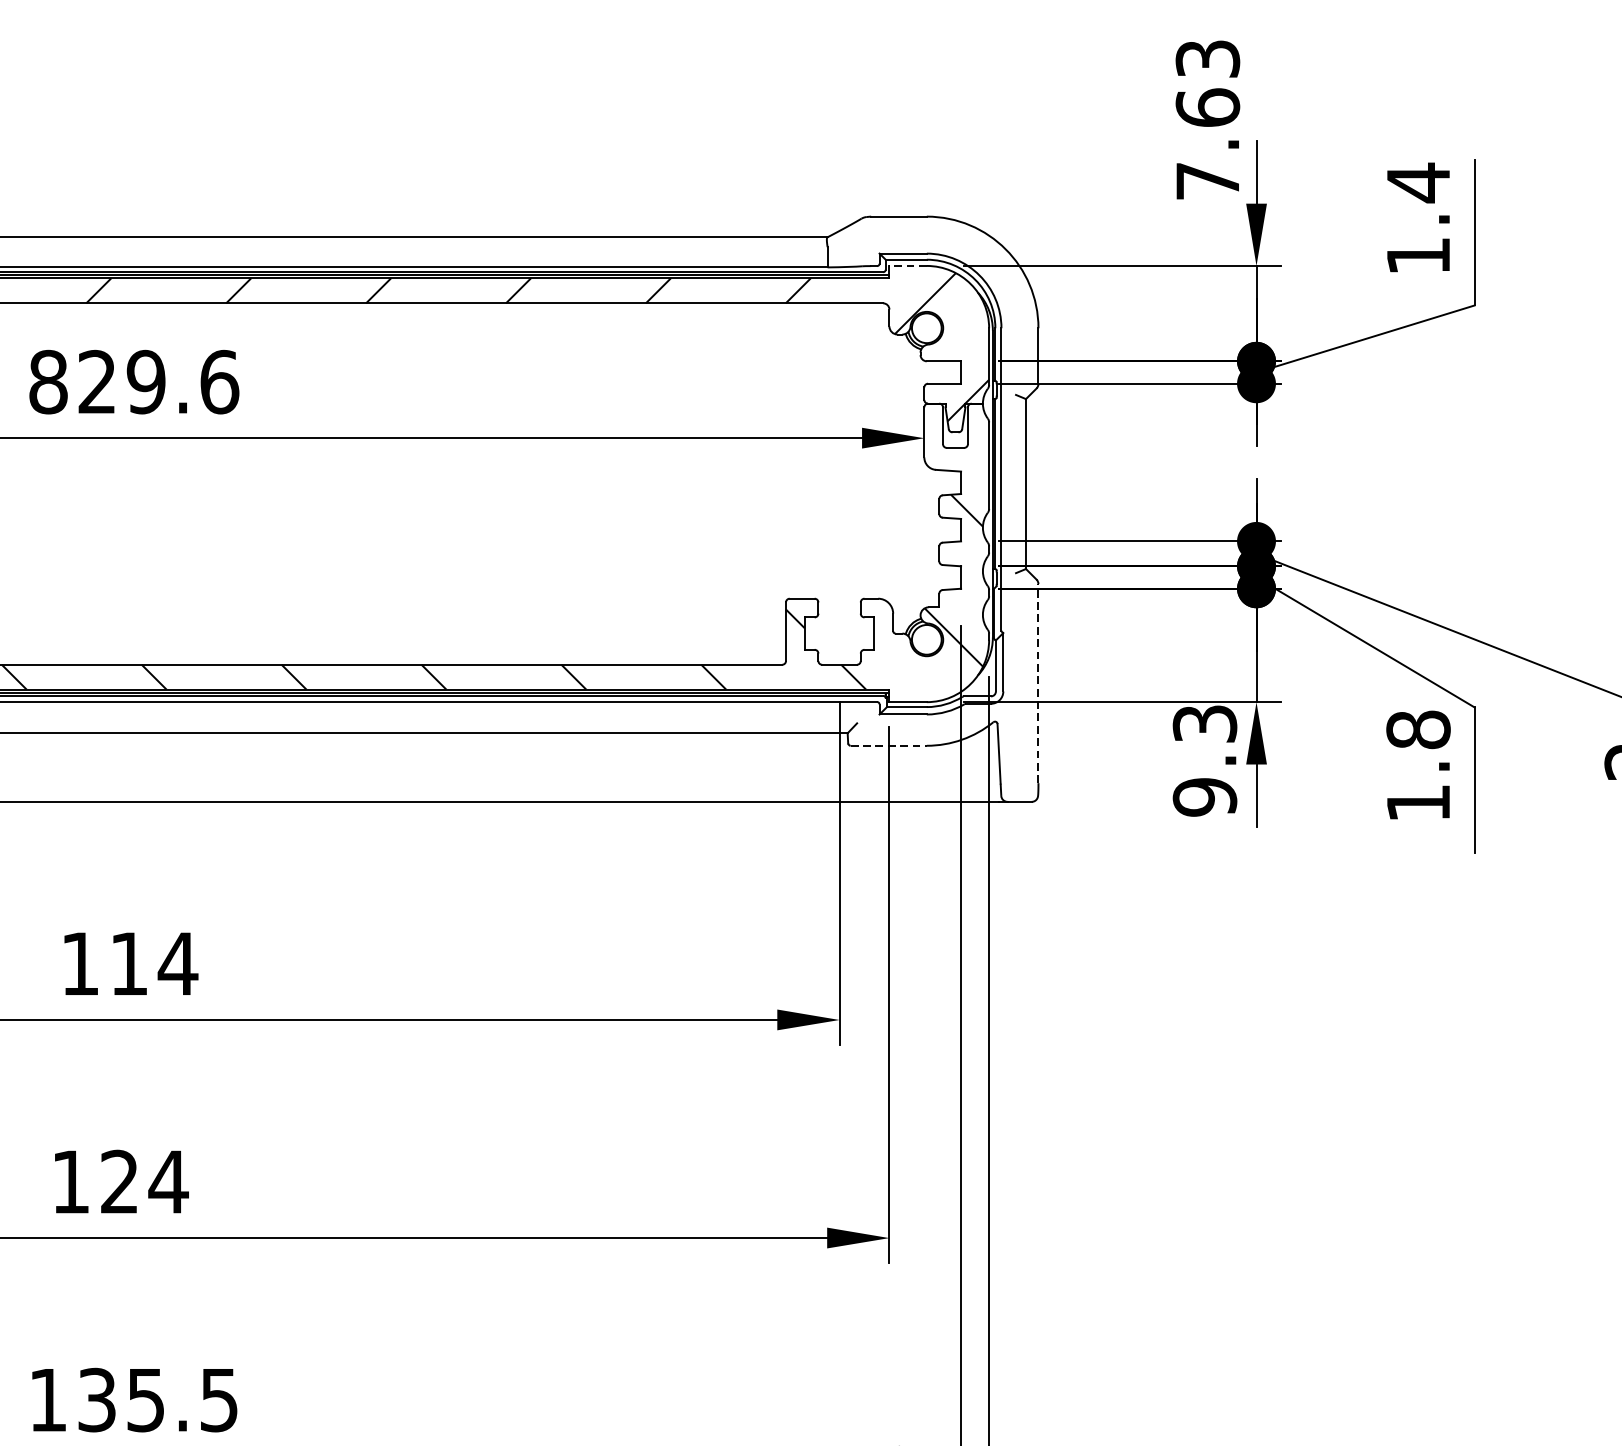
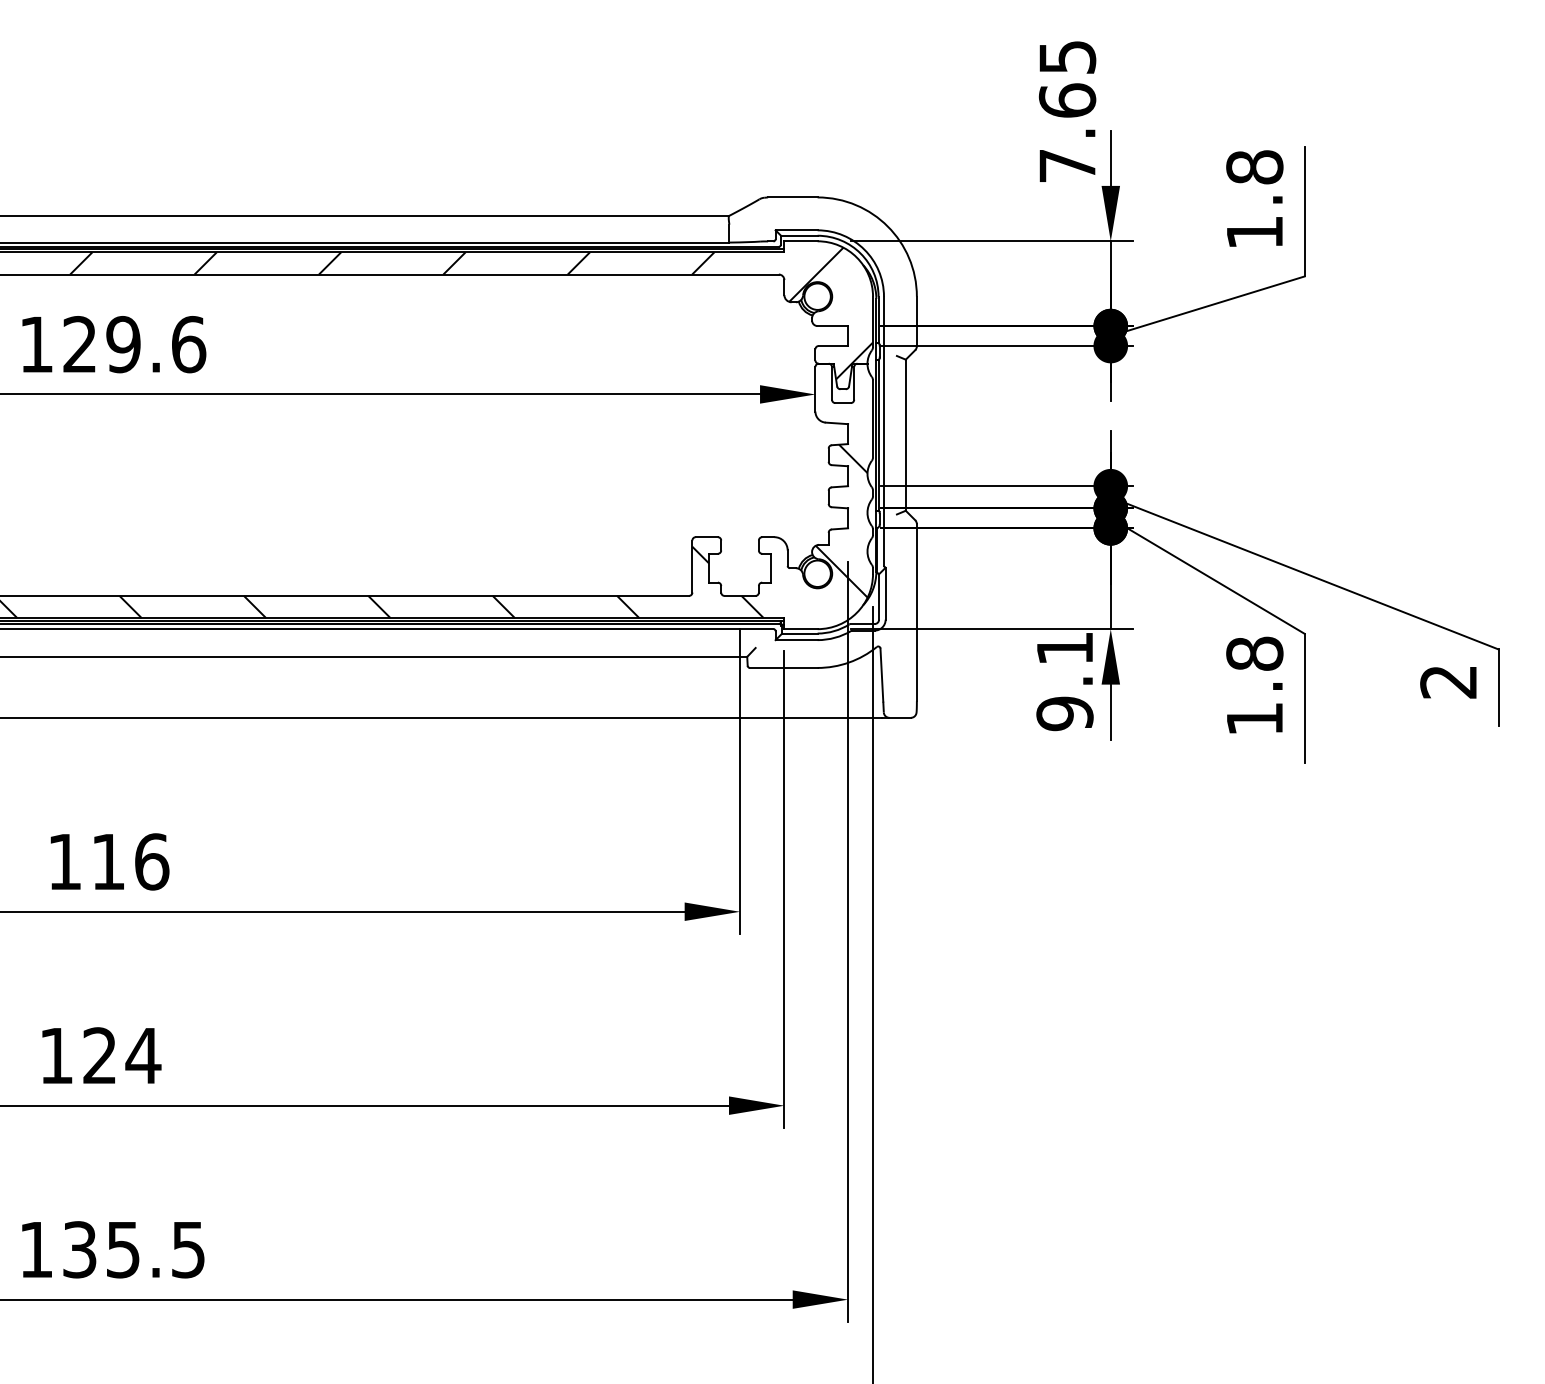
text: (1206, 59) -> (1066, 57), 7.63 -> 7.65
text: (1418, 182) -> (1254, 167), 1.4 -> 1.8
line: (908, 266) -> (801, 241), dashed -> solid
text: (48, 382) -> (36, 344), 829.6 -> 129.6
line: (1038, 683) -> (916, 612), dashed -> solid
text: (1204, 723) -> (1064, 648), 9.3 -> 9.1
line: (888, 745) -> (783, 667), dashed -> solid
text: (177, 963) -> (151, 861), 114 -> 116

